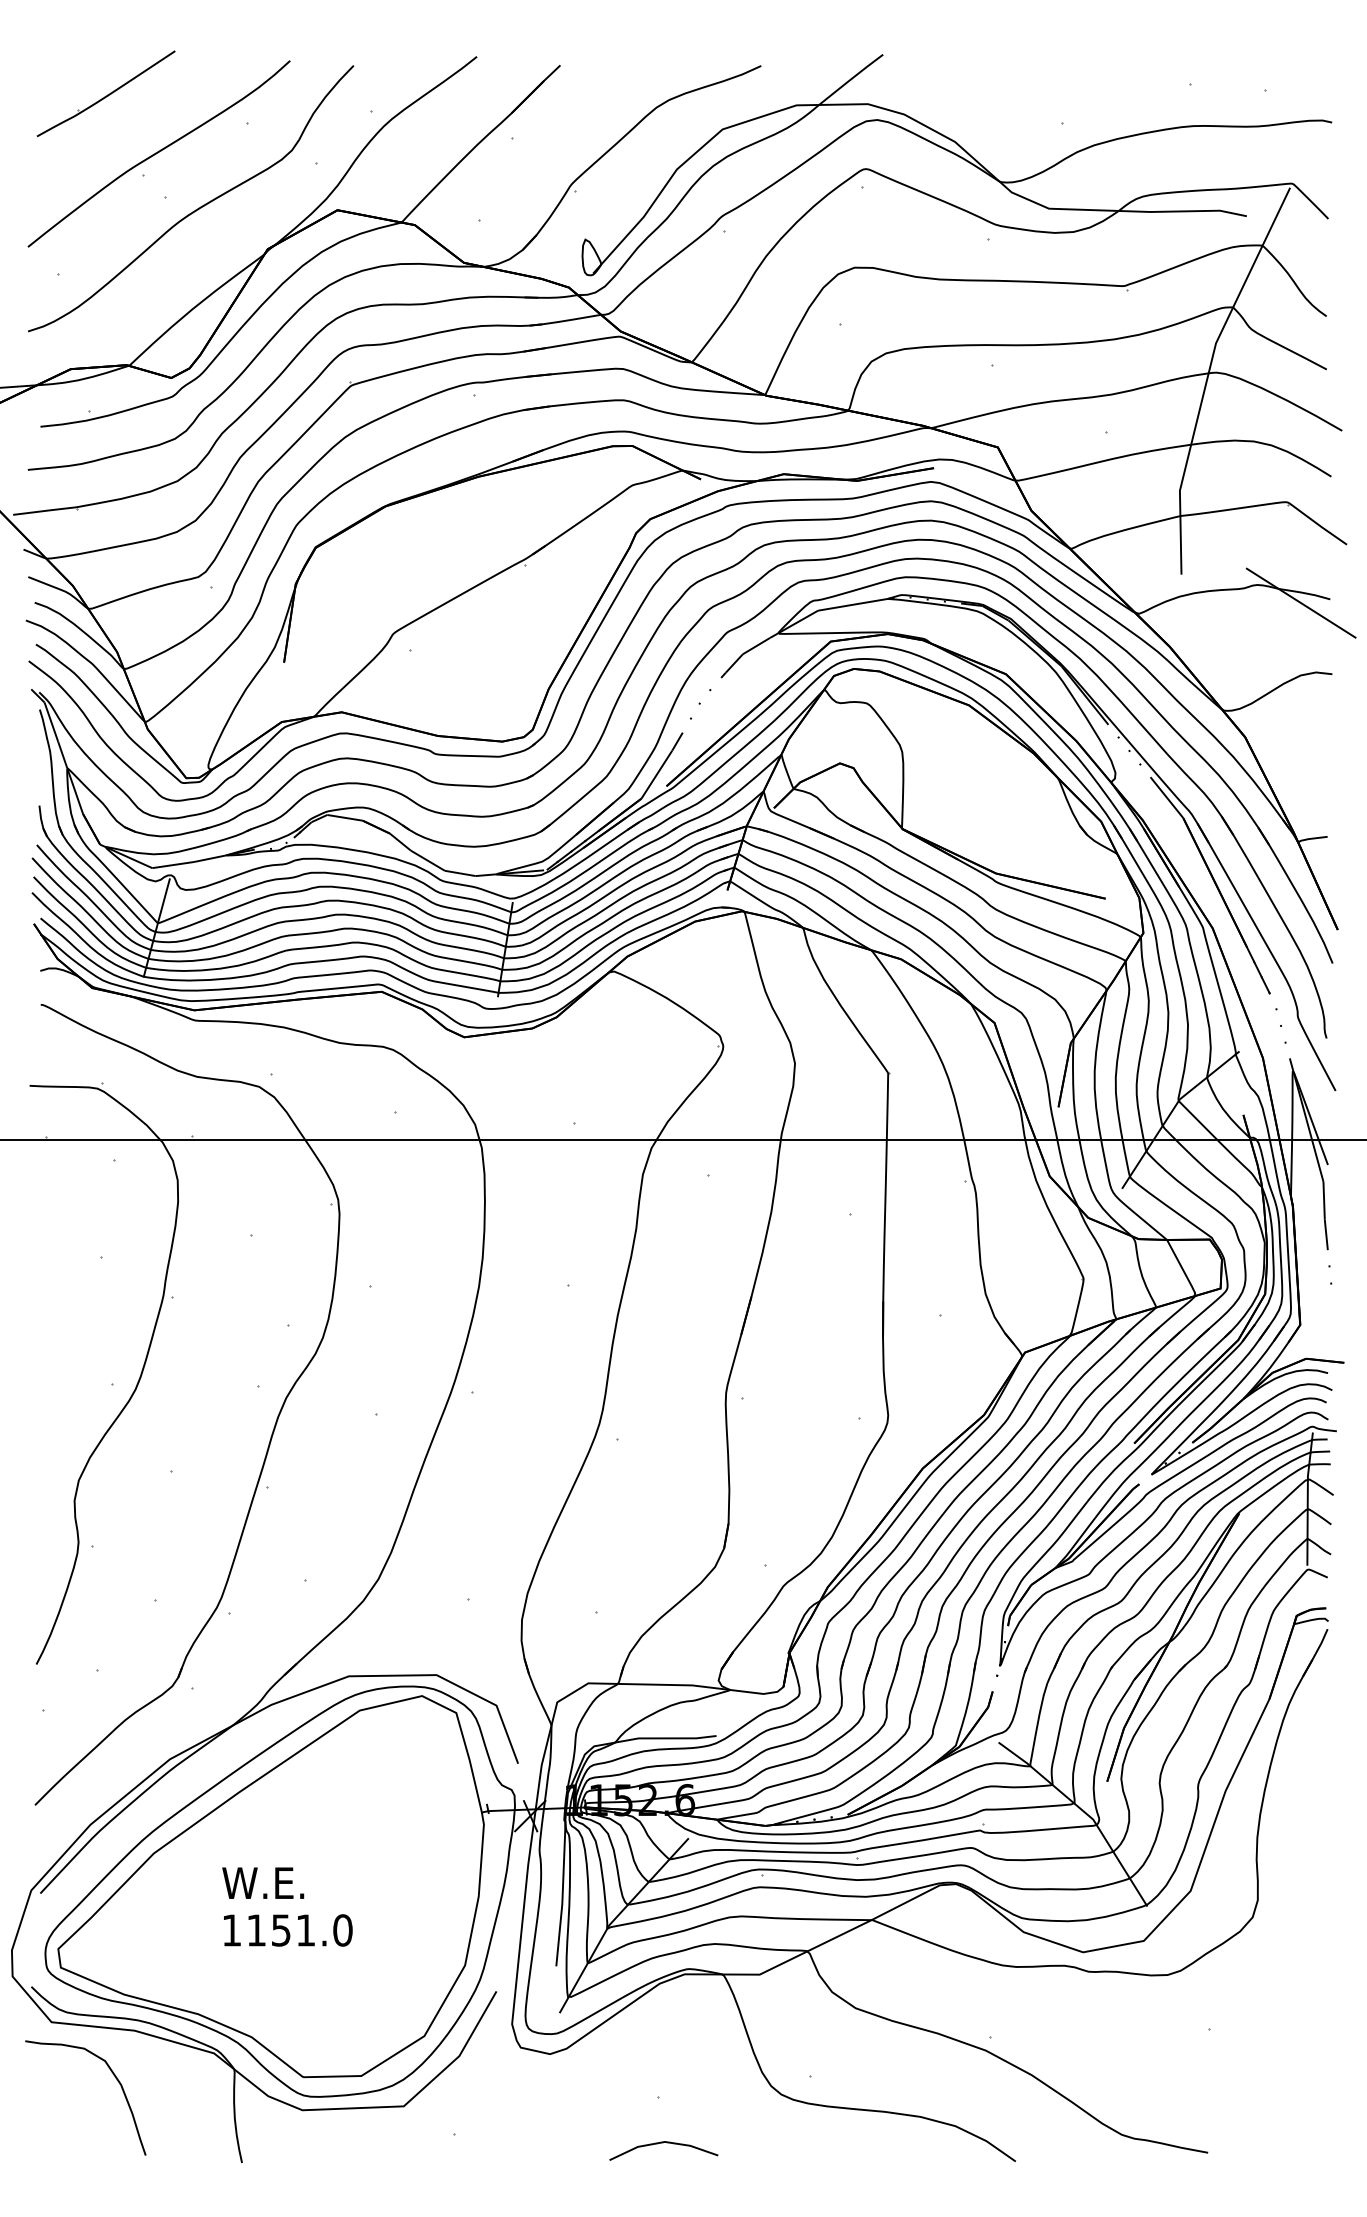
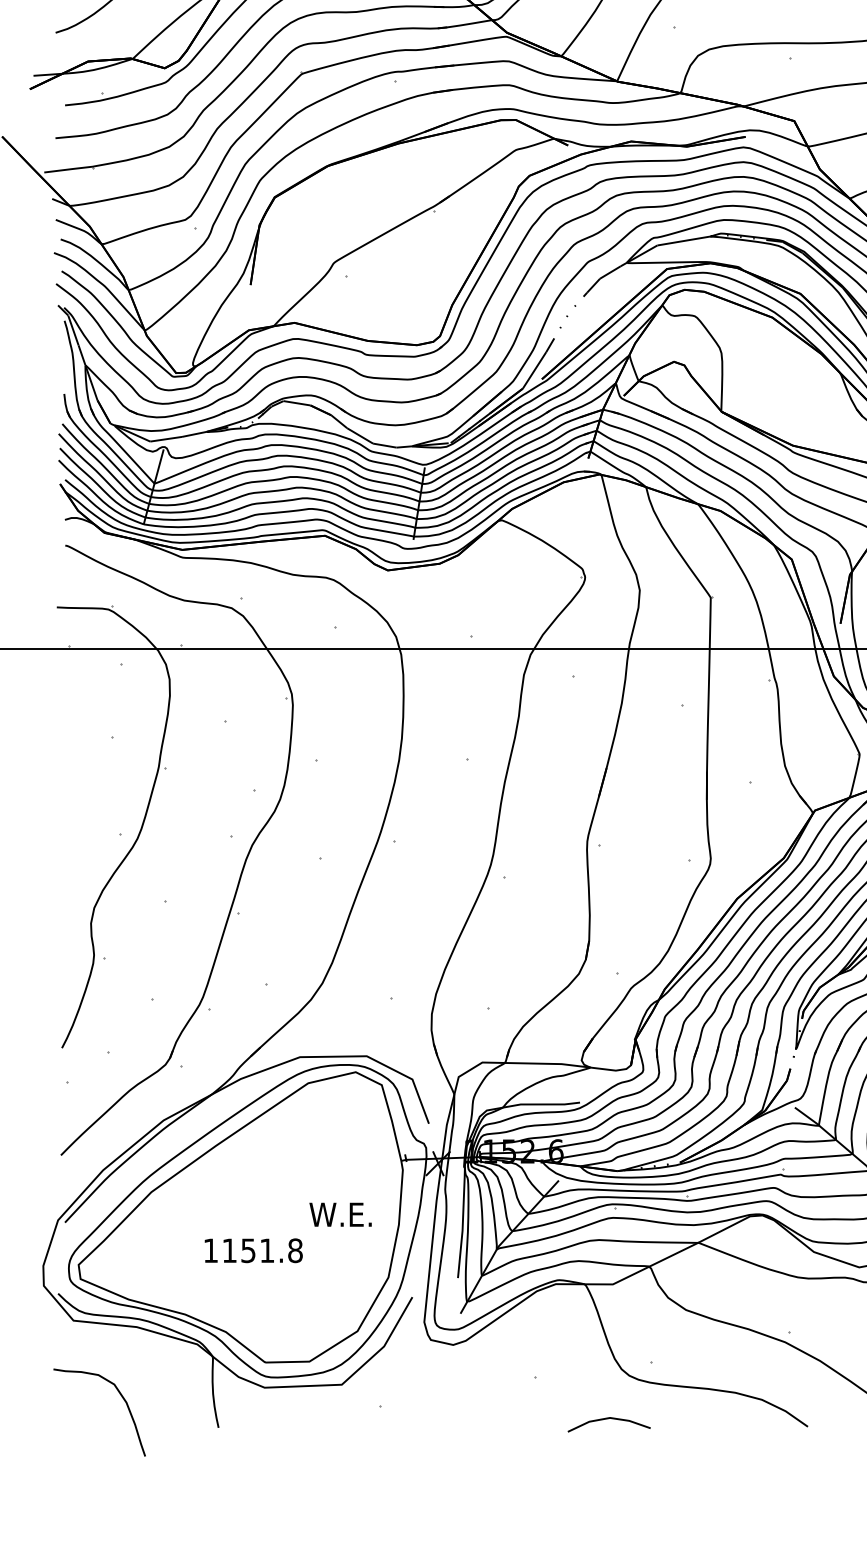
text: (263, 1882) -> (340, 1214), moved
text: (342, 1930) -> (295, 1250), 1151.0 -> 1151.8
curve: (115, 2078) -> (122, 1397), moved
line: (663, 2143) -> (608, 1419), moved

